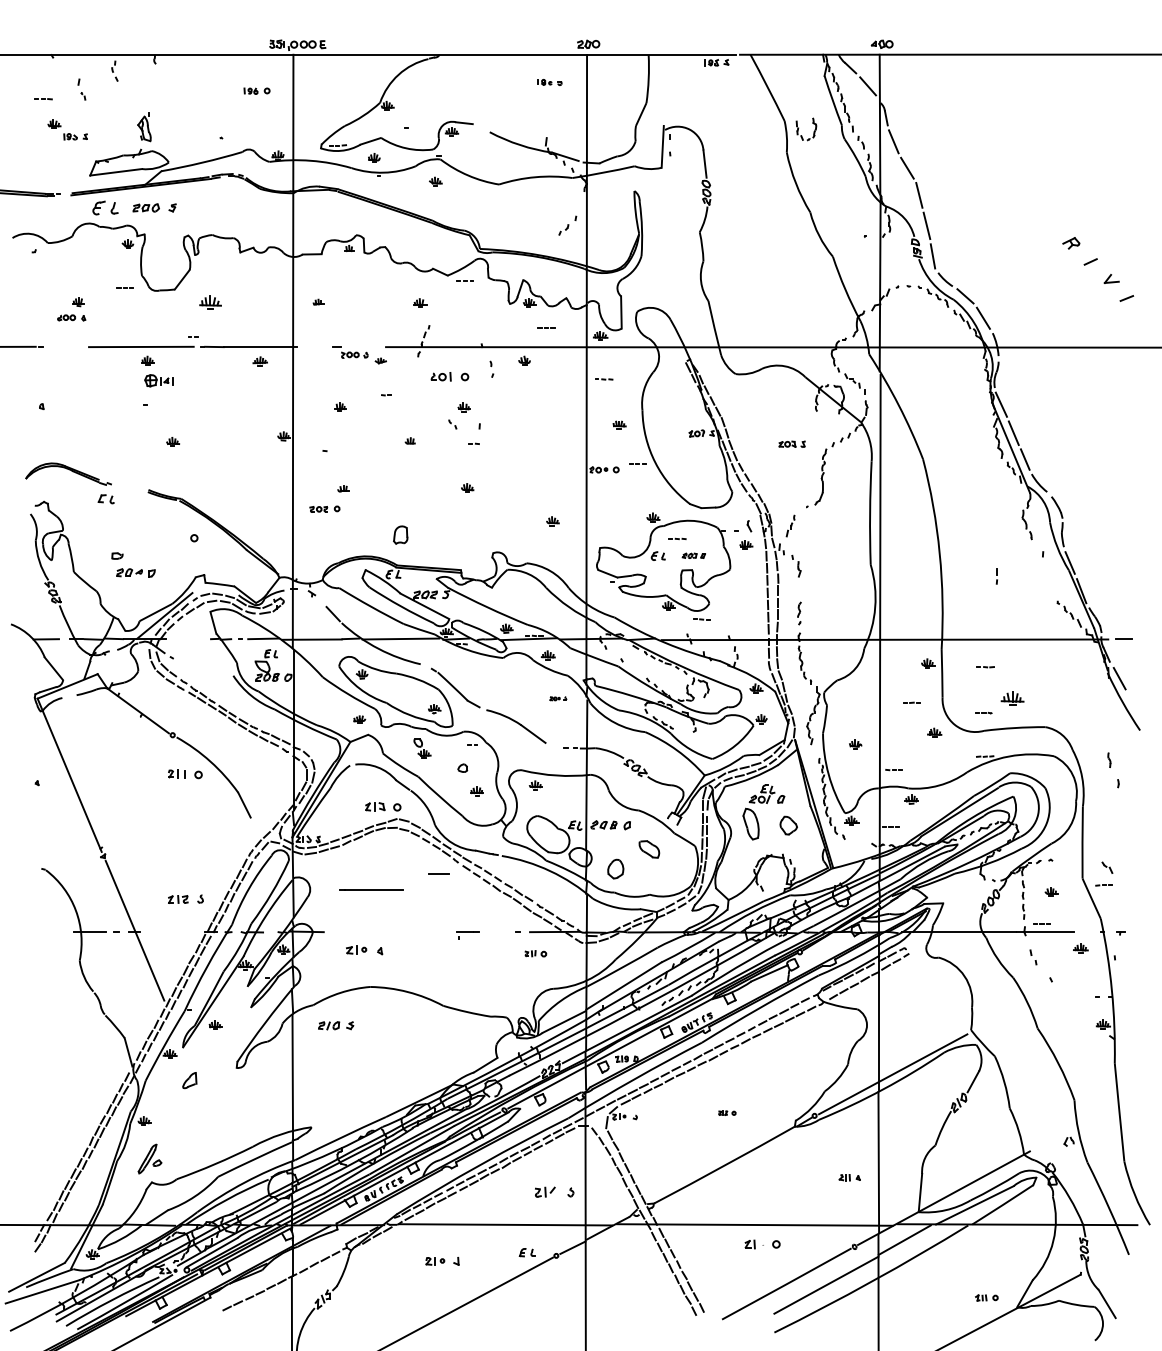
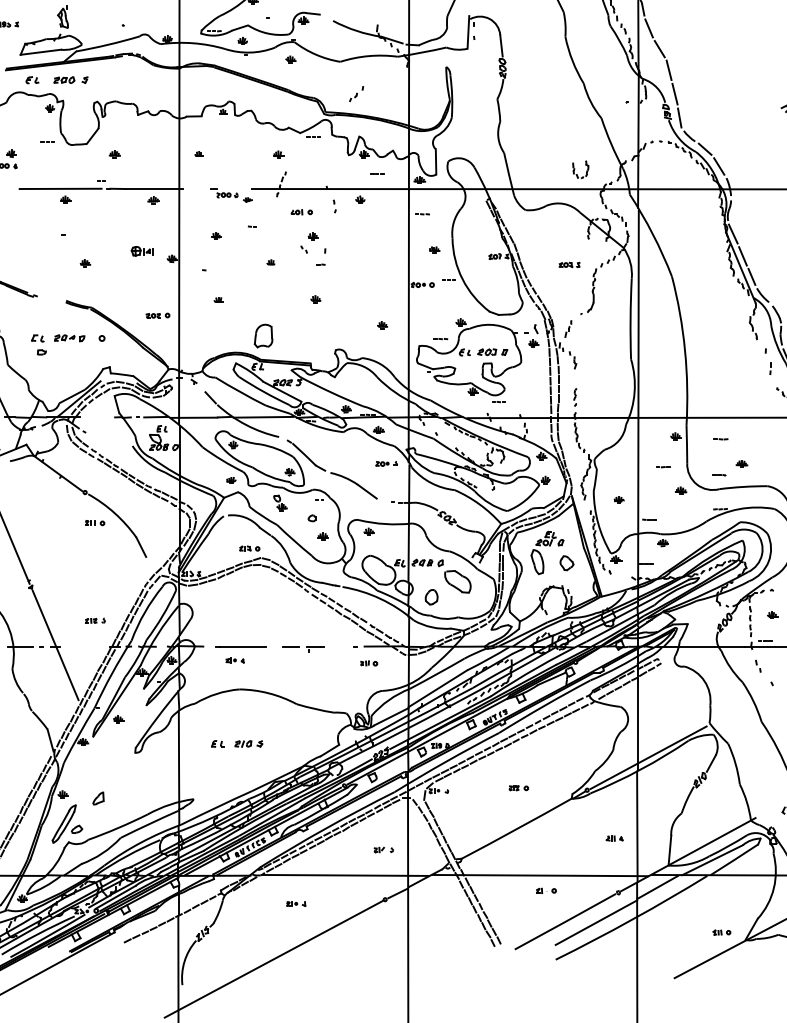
part: (802, 135) -> (577, 174), moved
part: (104, 207) -> (31, 79), size x0.62
part: (567, 225) -> (356, 93), moved
part: (210, 302) -> (114, 154), size x0.62
part: (449, 376) -> (301, 211), size x0.71
part: (158, 380) -> (142, 251), moved
part: (105, 499) -> (37, 338), moved
part: (324, 508) -> (157, 315), moved
part: (400, 534) -> (263, 335), size x1.67
line: (677, 538) -> (440, 338), moved
part: (693, 555) -> (492, 351), size x1.67
part: (135, 572) -> (69, 337), moved
part: (996, 576) -> (770, 368), moved
part: (558, 698) -> (386, 463), size x1.67
part: (1012, 698) -> (741, 463), size x0.62
part: (185, 773) -> (95, 522), size x0.71
part: (383, 806) -> (250, 548), size x0.71
part: (649, 849) -> (458, 581), size x1.67
line: (438, 873) -> (290, 646), moved
line: (371, 889) -> (240, 646), moved
part: (185, 898) -> (95, 620), size x0.71
part: (364, 949) -> (235, 660), size x0.62
part: (336, 1025) -> (249, 743), moved
part: (189, 1080) -> (98, 798), moved
part: (727, 1112) -> (519, 787), size x1.43
part: (149, 1158) -> (66, 823), size x1.67
part: (554, 1192) -> (383, 850), size x0.62
part: (762, 1244) -> (546, 890), size x0.71
part: (526, 1252) -> (217, 743), moved
part: (442, 1261) -> (296, 904), size x0.71

